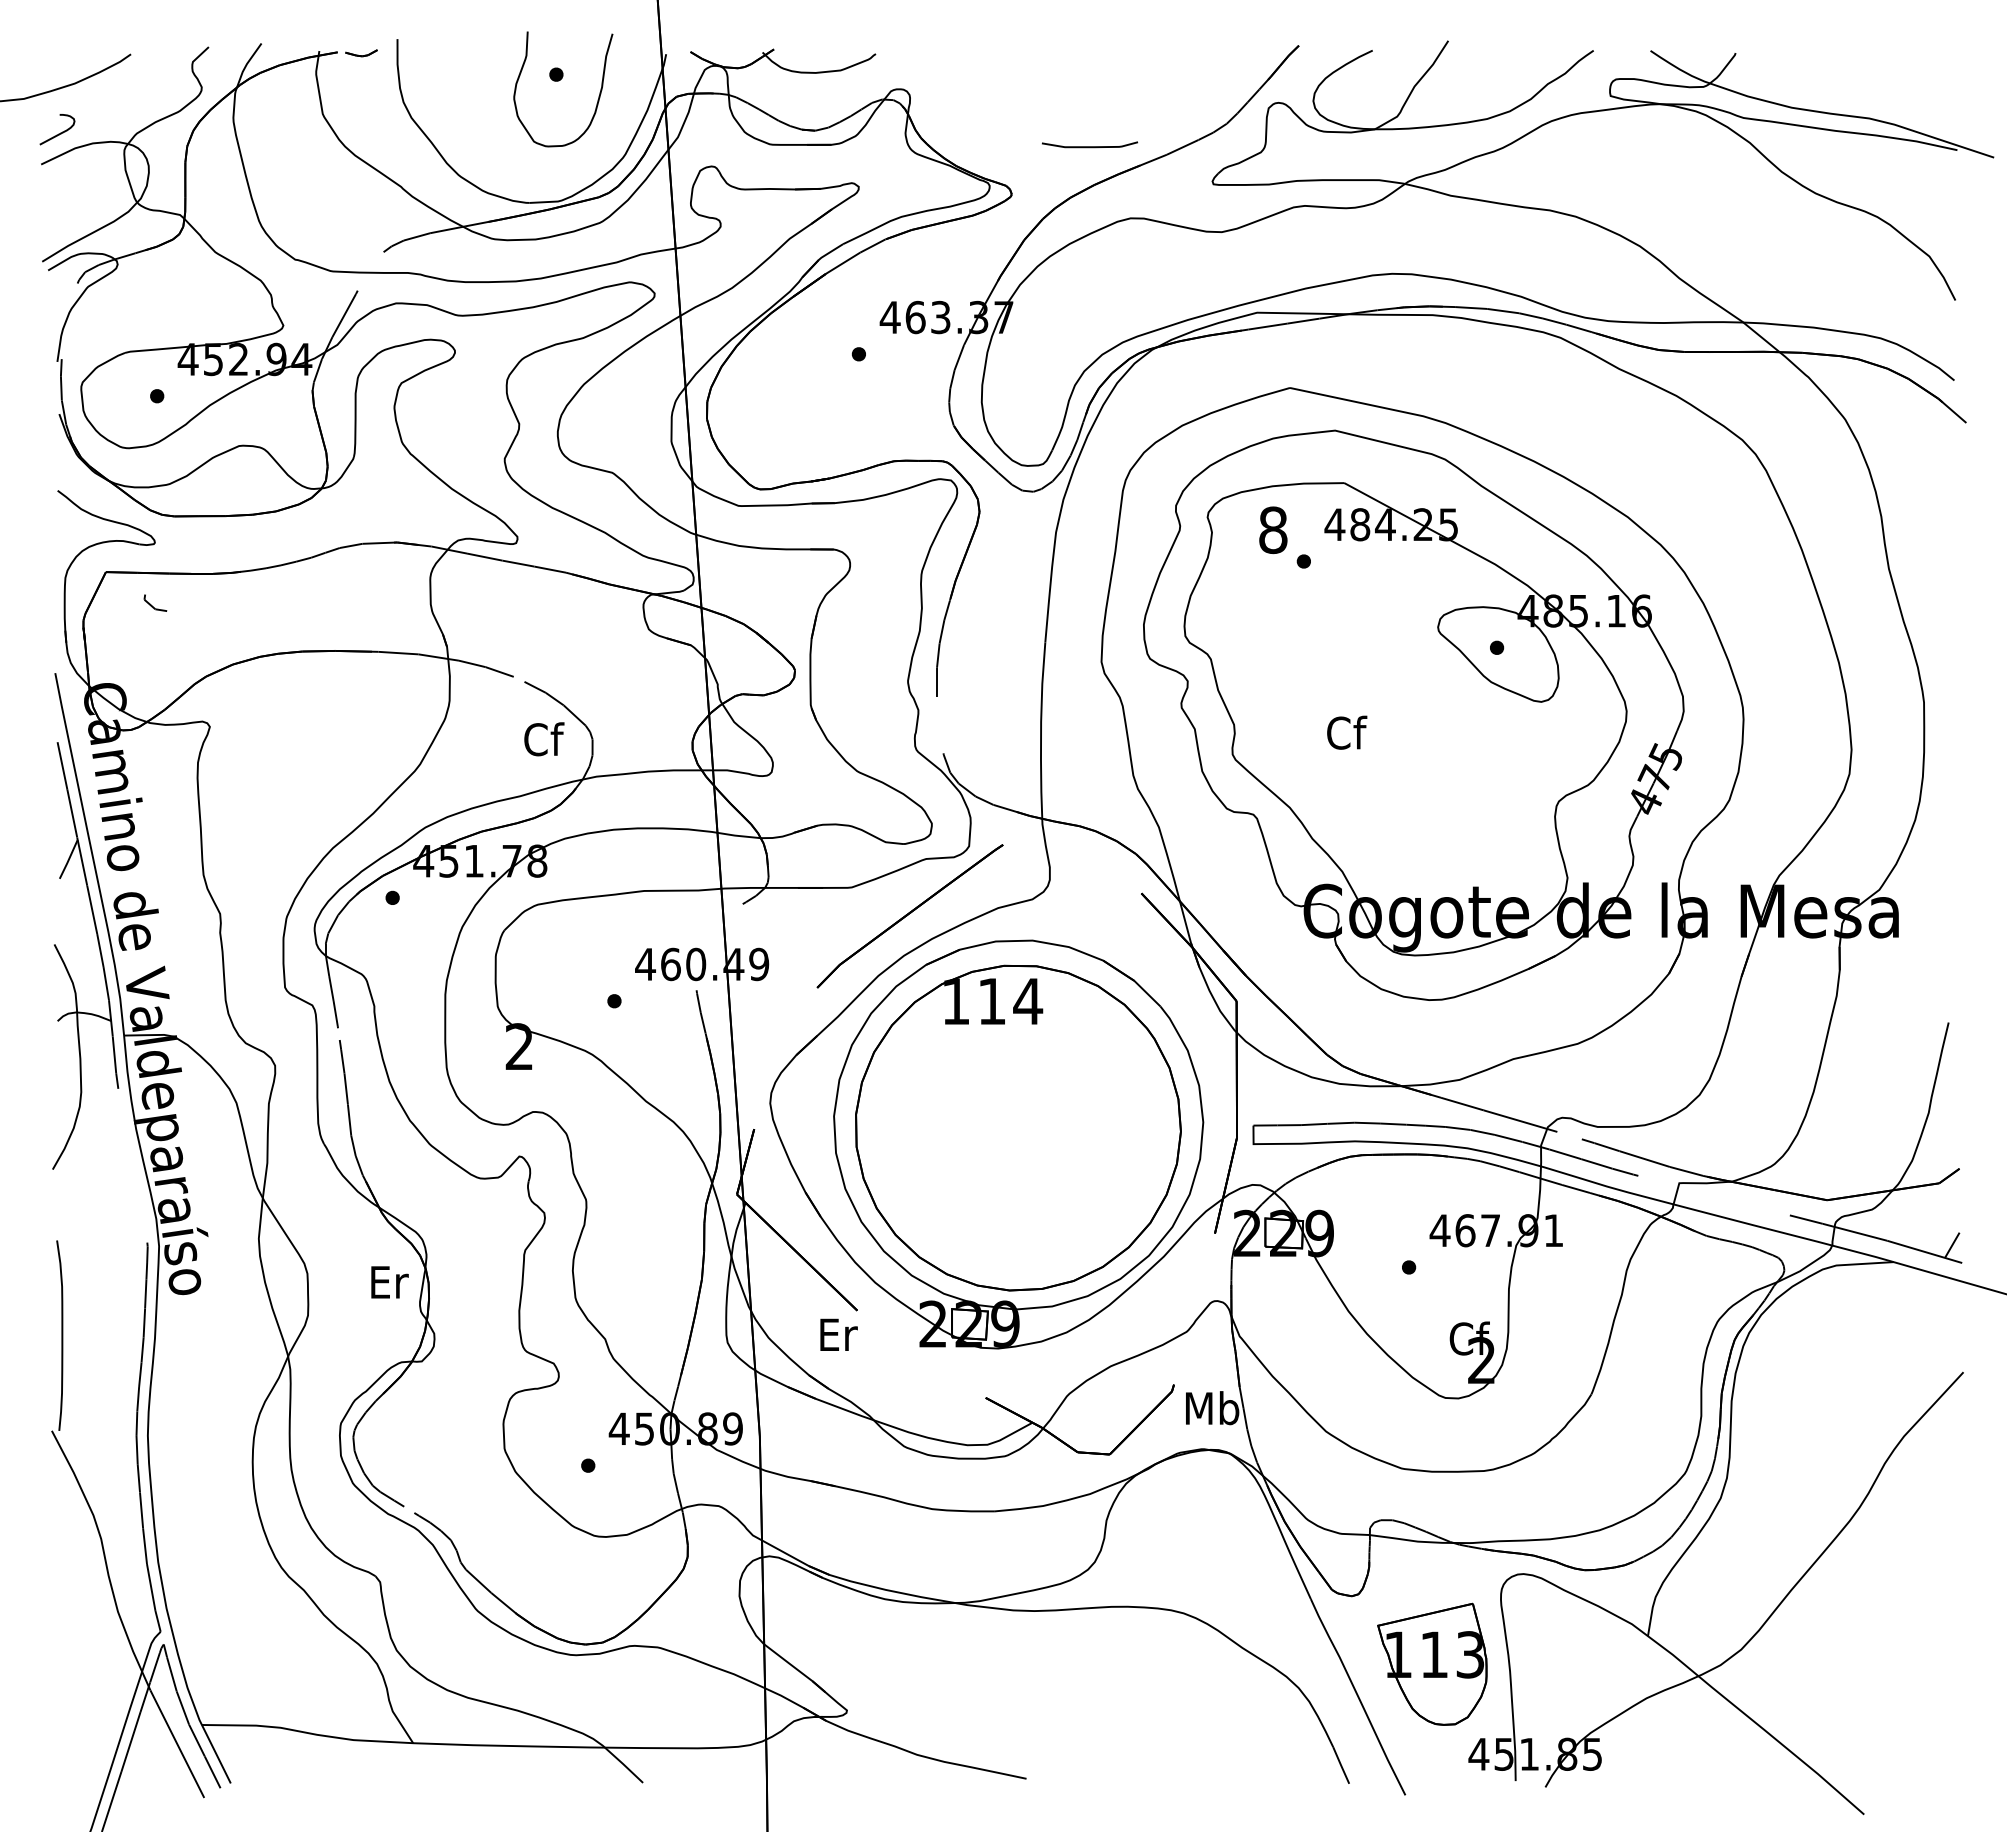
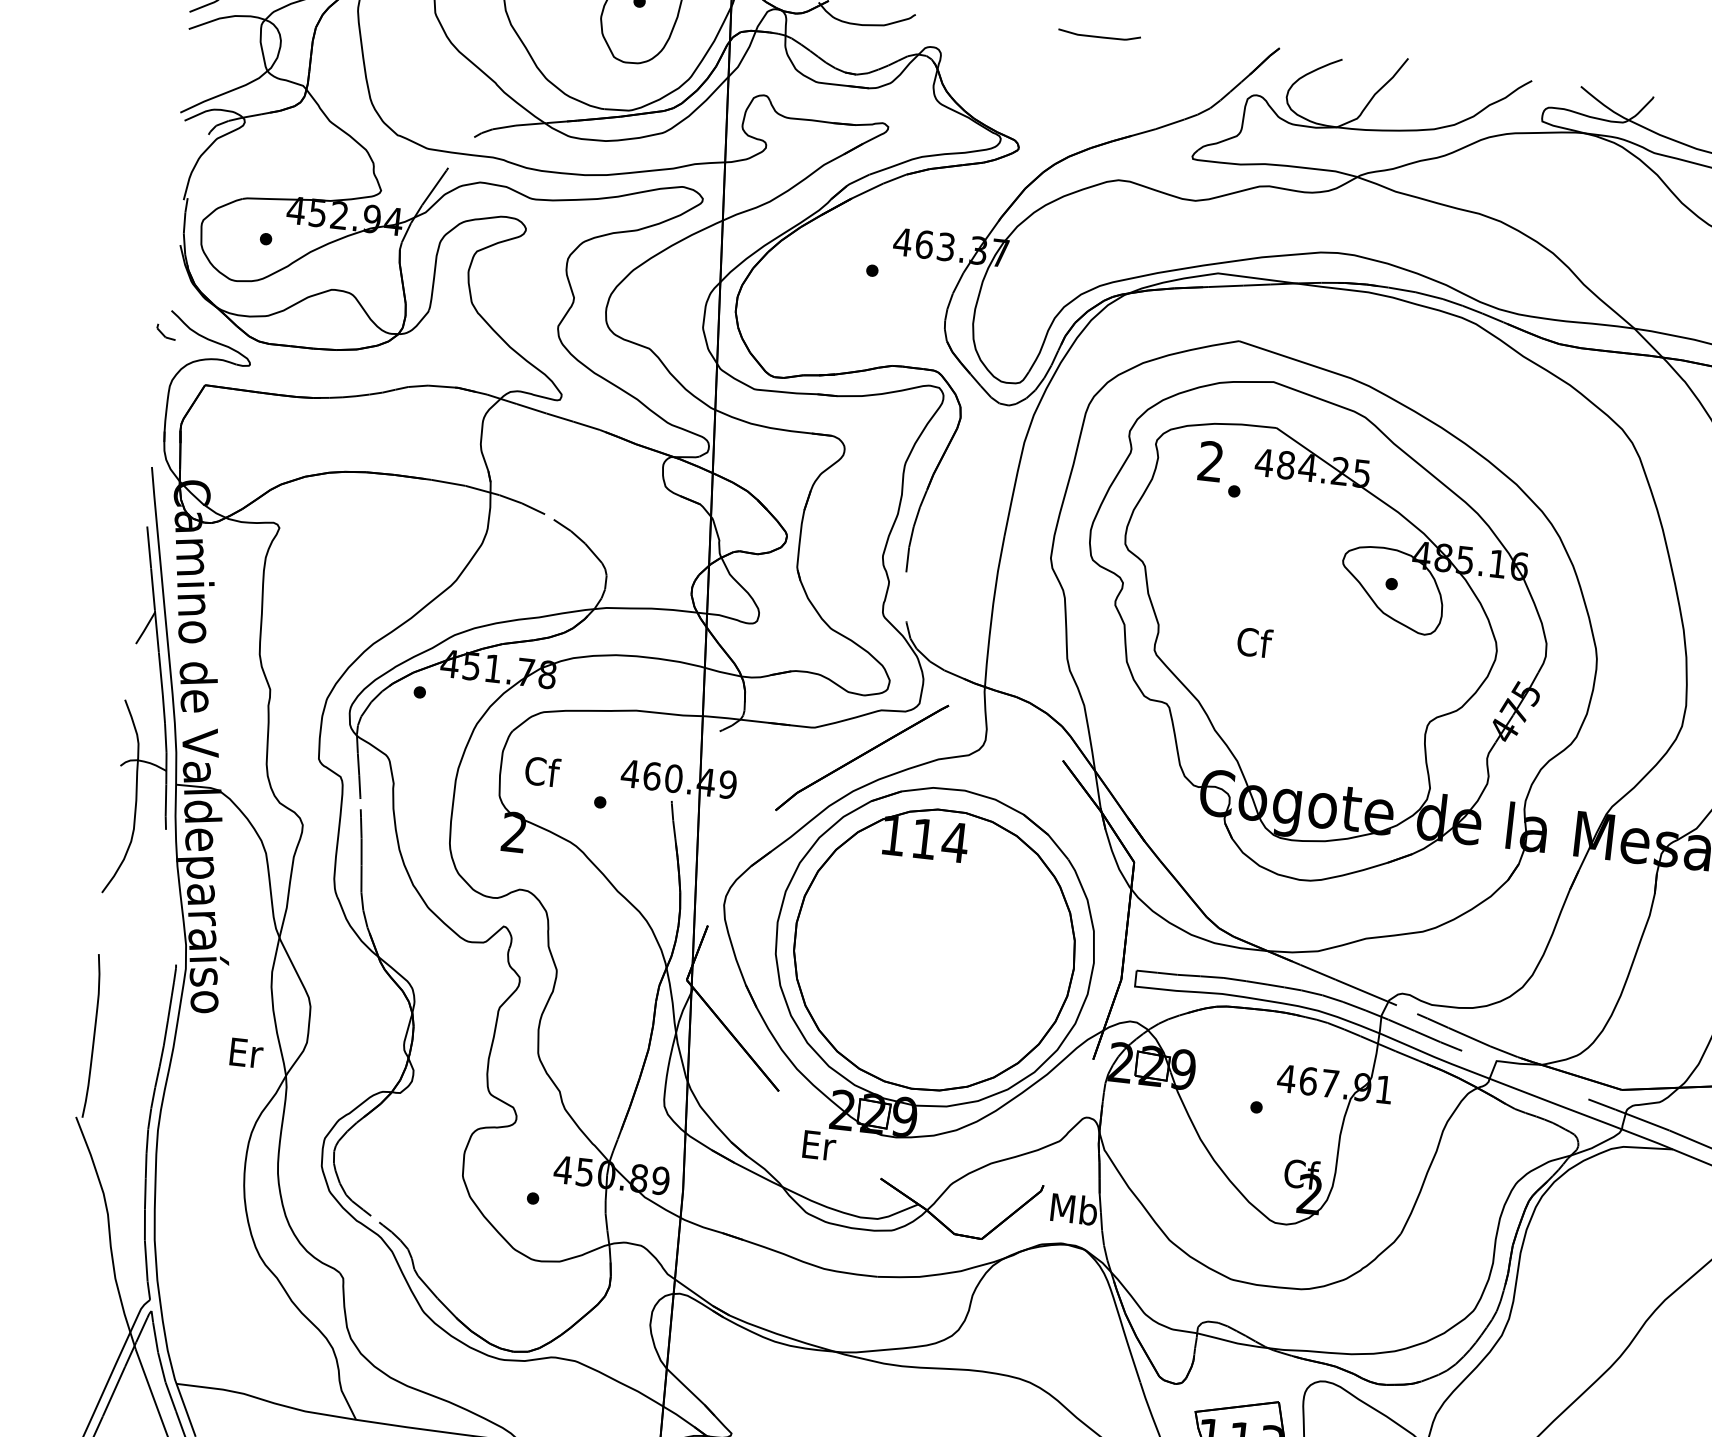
curve: (1089, 146) -> (1098, 36), moved
text: (1273, 530) -> (1211, 461), 8 -> 2
line: (152, 605) -> (163, 333), moved
text: (544, 739) -> (542, 771), moved
text: (389, 1282) -> (246, 1053), moved
text: (838, 1334) -> (819, 1145), moved

